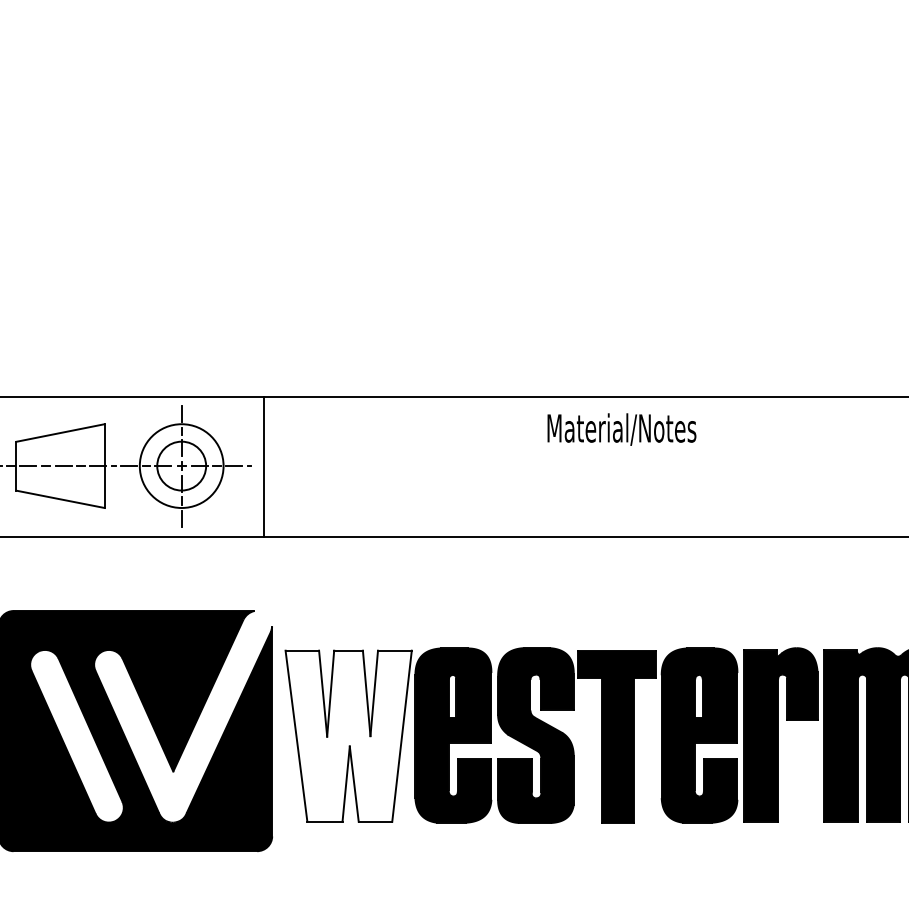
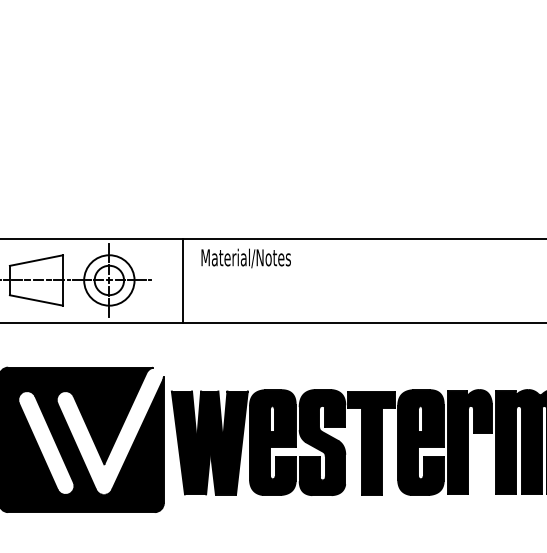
text: (620, 429) -> (245, 258), moved
line: (263, 466) -> (182, 280), moved
fill: (348, 735) -> (209, 442), added

